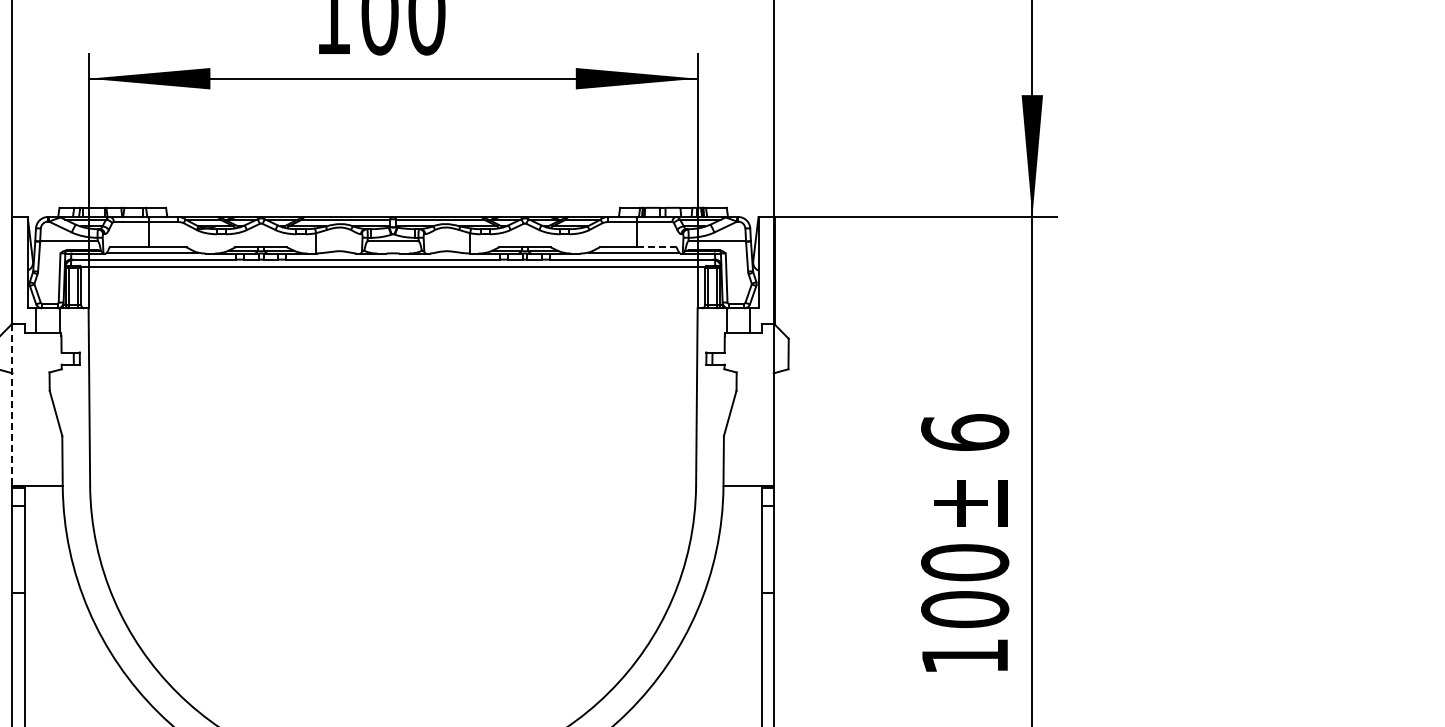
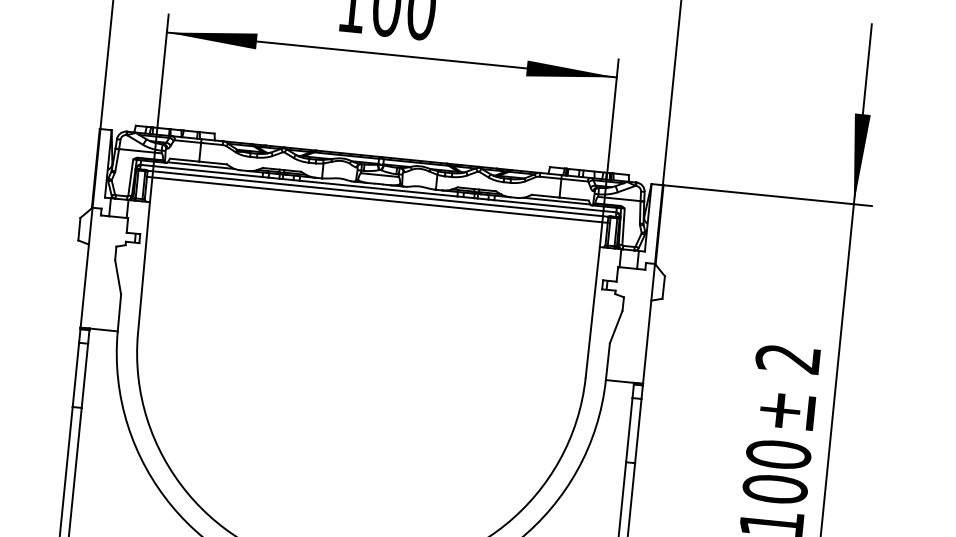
line: (656, 247) -> (573, 199), dashed -> solid
line: (392, 274) -> (376, 199), added
line: (12, 405) -> (86, 268), dashed -> solid
text: (965, 432) -> (788, 358), 6 -> 2

